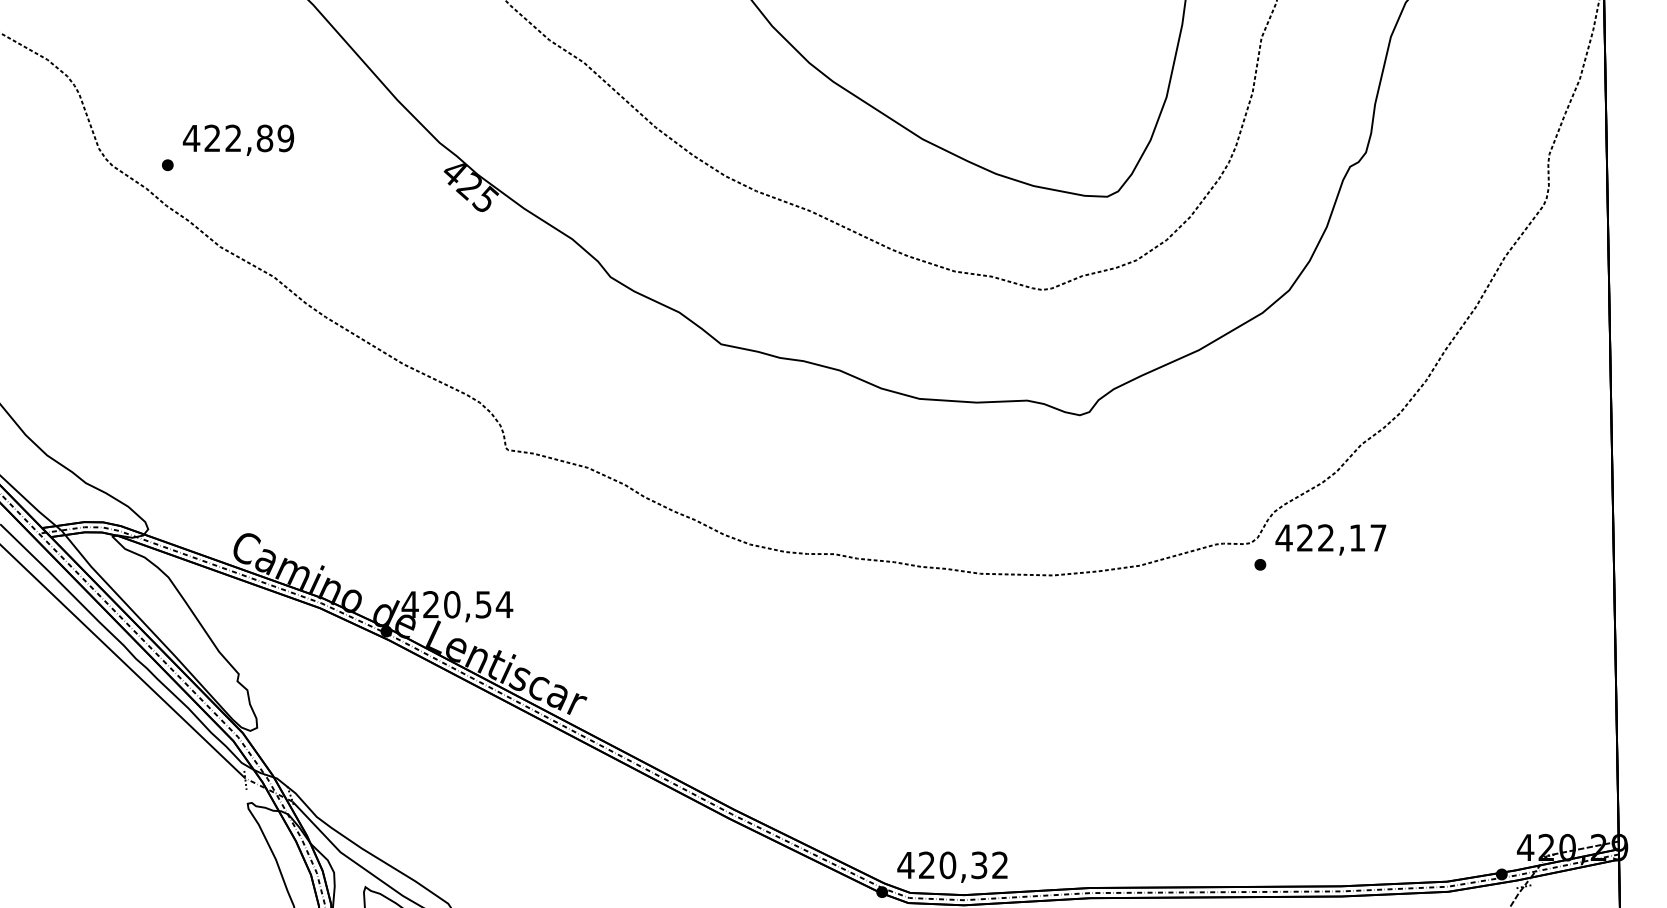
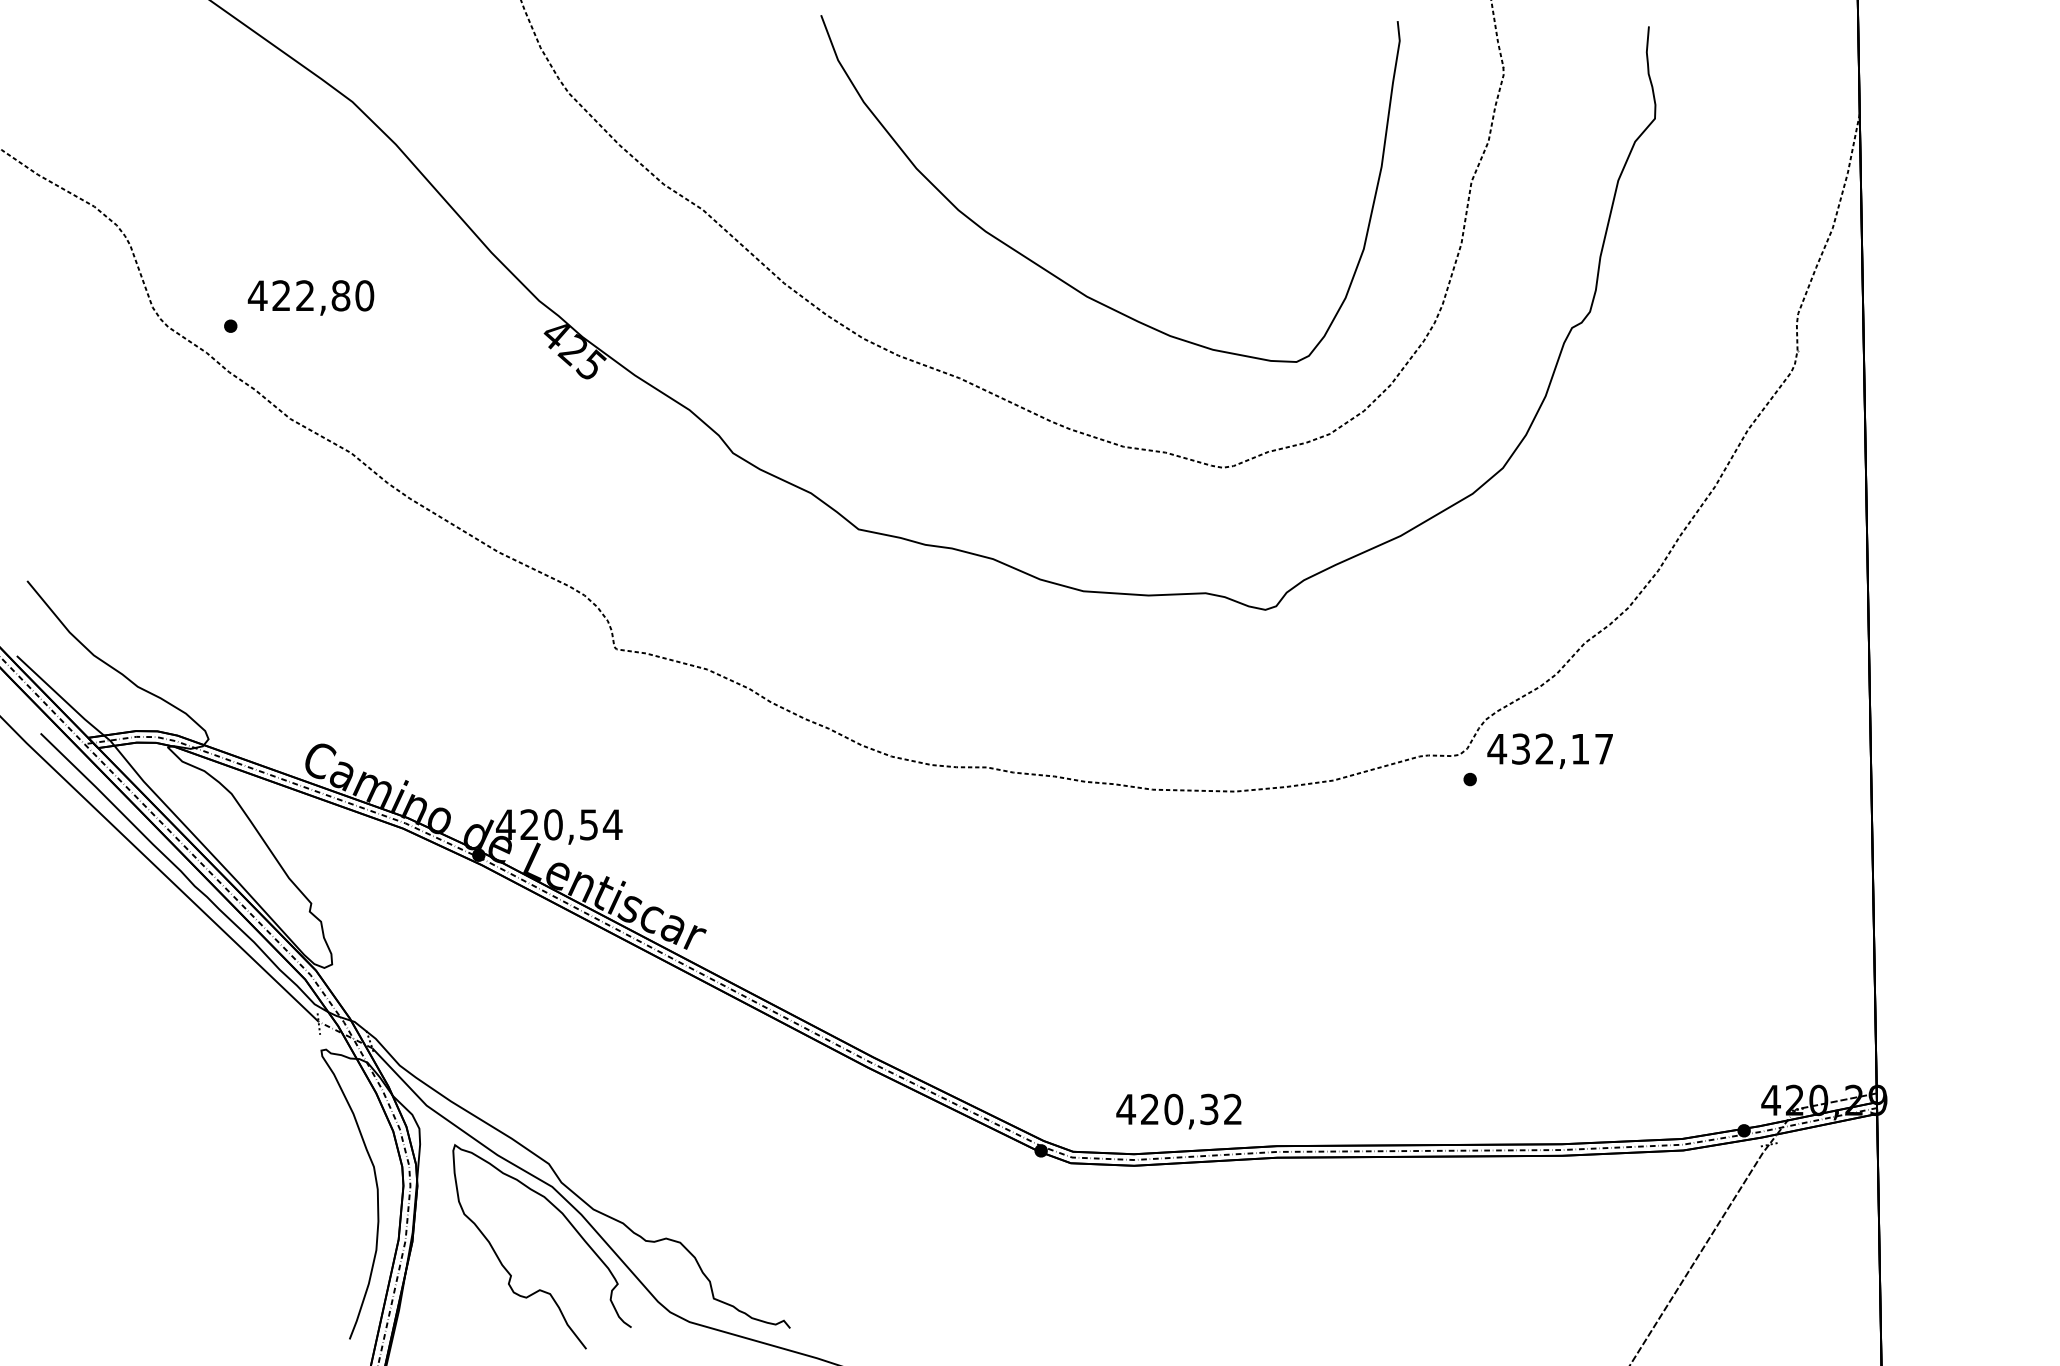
text: (285, 138) -> (364, 295), 422,89 -> 422,80
text: (1304, 537) -> (1520, 748), 422,17 -> 432,17
text: (952, 867) -> (1178, 1111), moved

